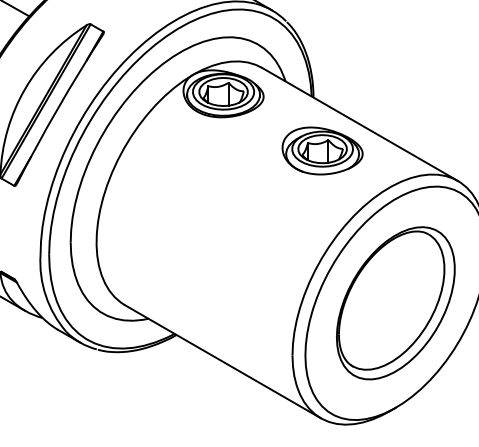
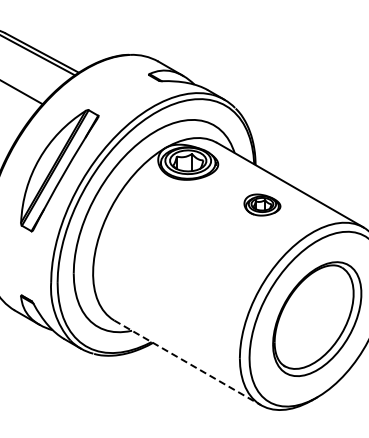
part: (322, 150) -> (262, 204), size x0.6
line: (222, 361) -> (187, 362), solid -> dashed

